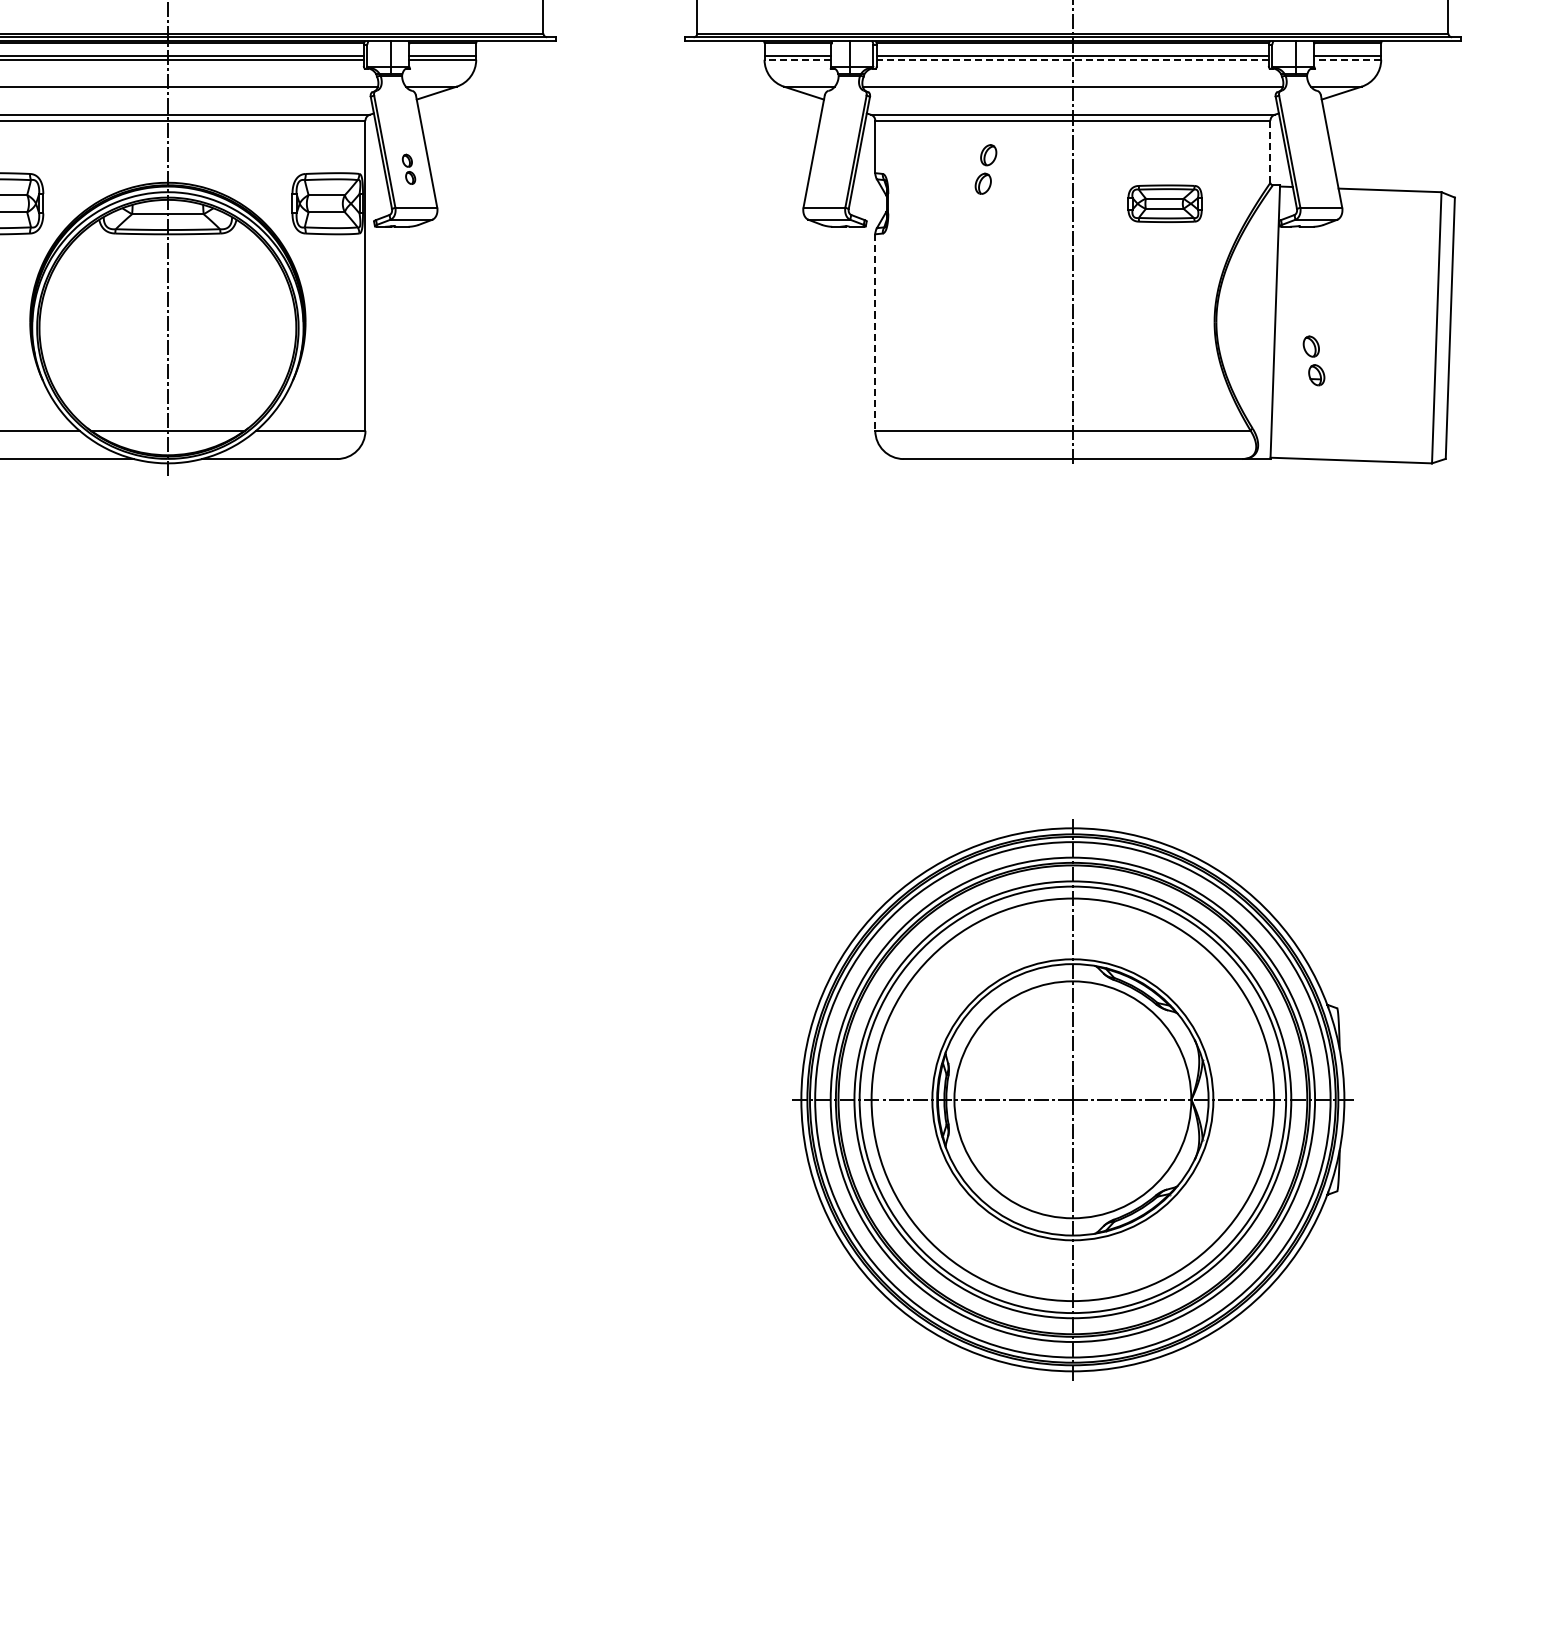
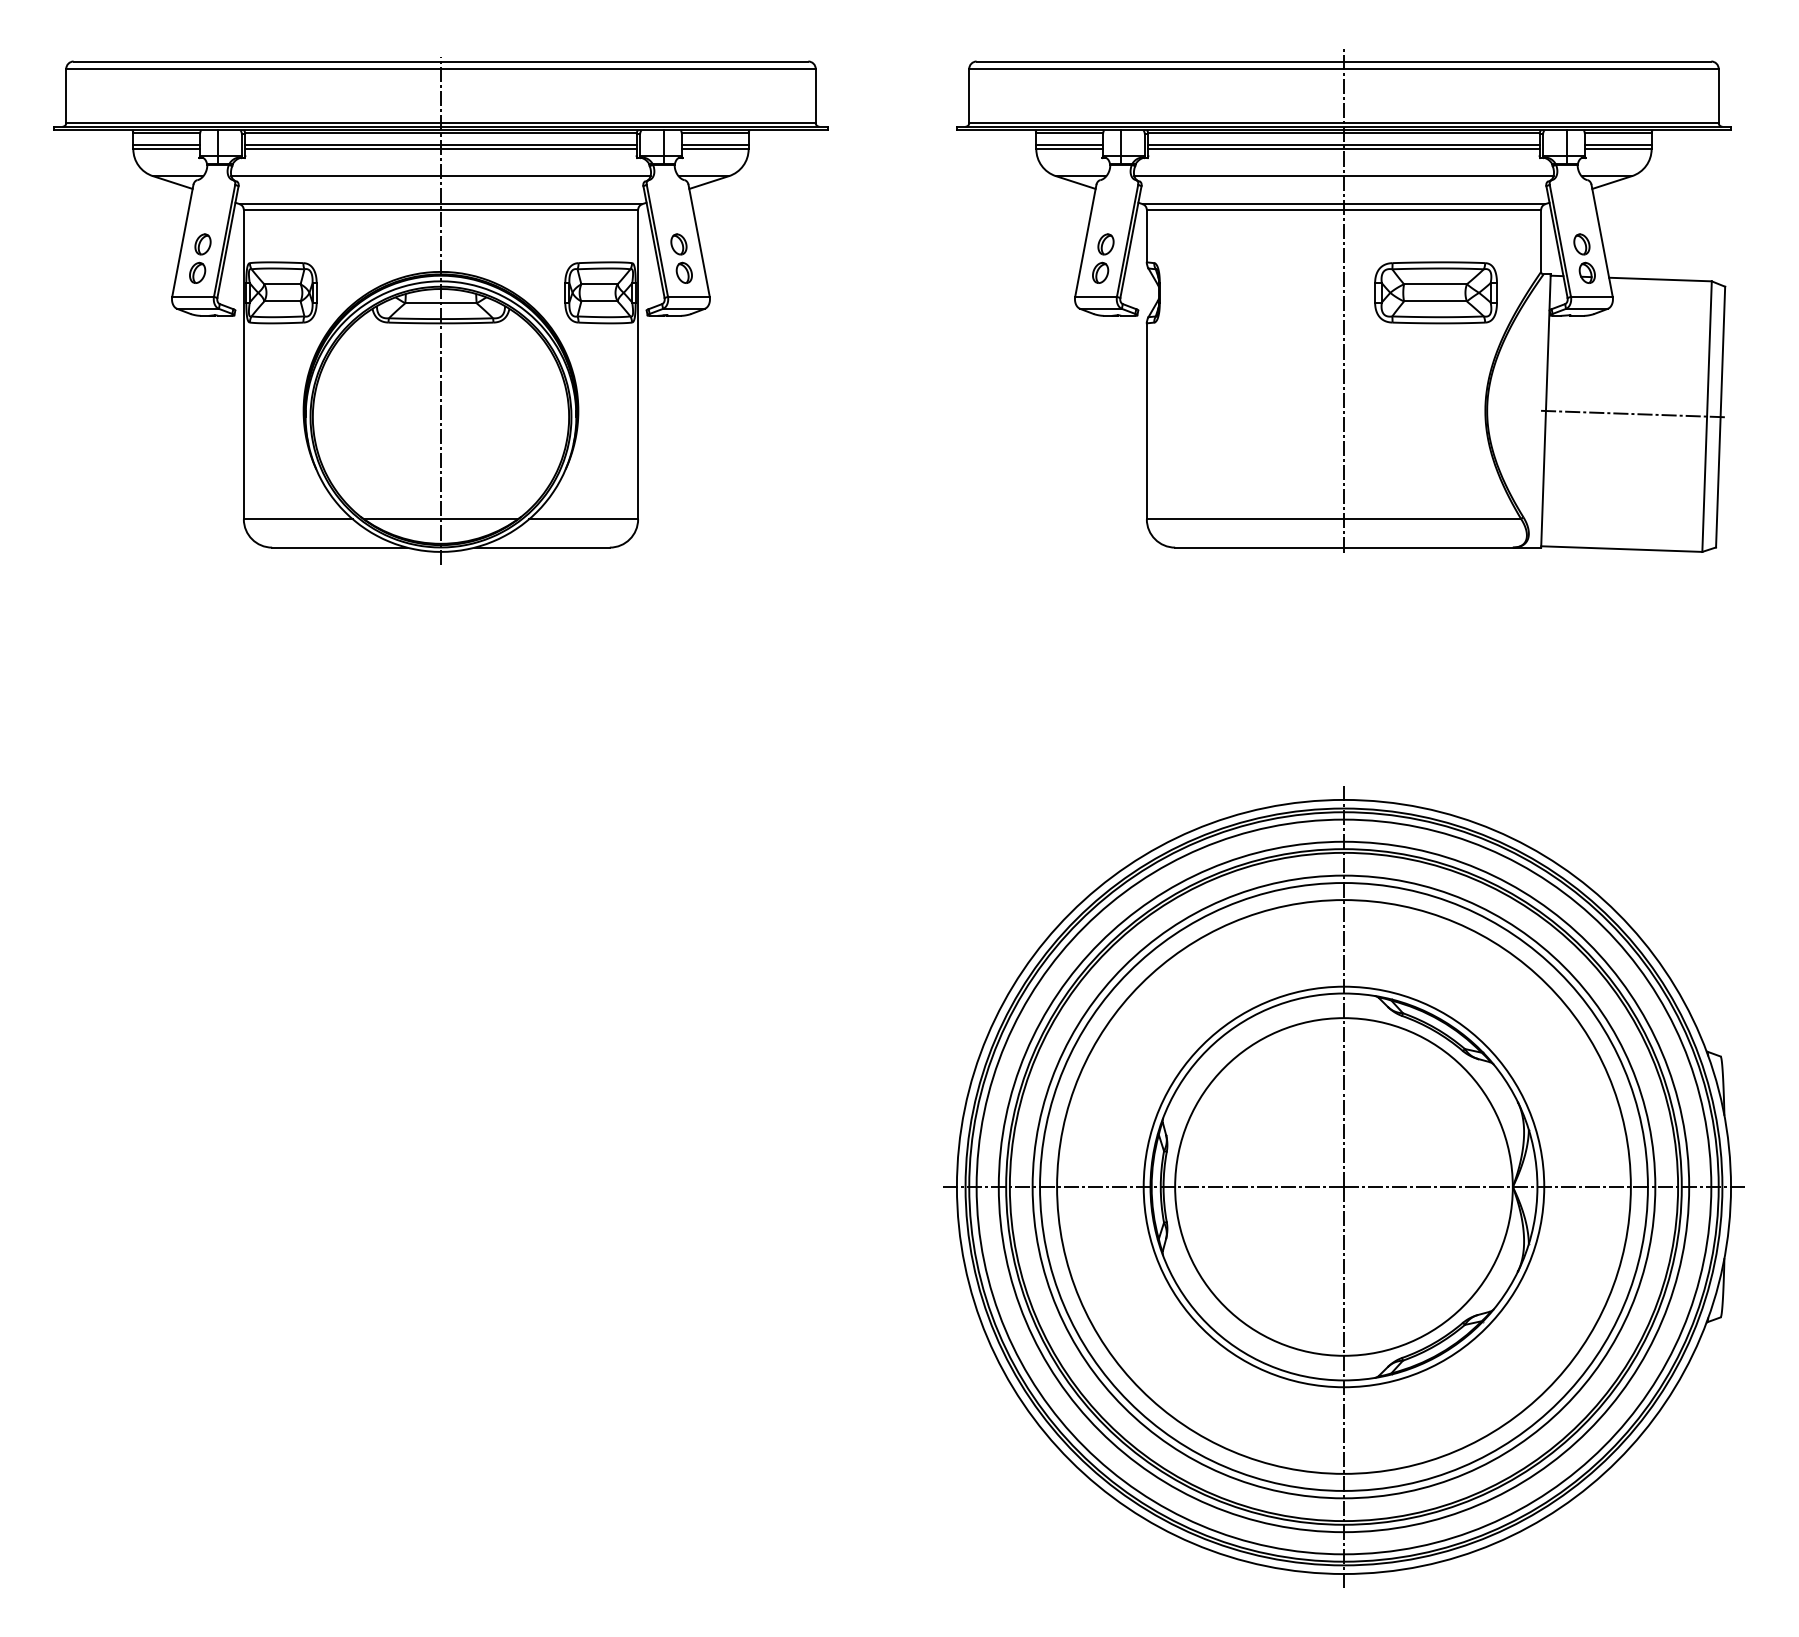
line: (797, 60) -> (1069, 149), dashed -> solid
line: (1072, 60) -> (1343, 149), dashed -> solid
line: (1346, 60) -> (1617, 149), dashed -> solid
line: (1270, 151) -> (1541, 240), dashed -> solid
part: (408, 169) -> (681, 258), size x1.67
part: (986, 169) -> (1103, 258), moved
part: (1164, 203) -> (1435, 292), size x1.67
line: (1363, 324) -> (1633, 413), added
line: (874, 332) -> (1146, 421), dashed -> solid
part: (1313, 360) -> (1584, 258), moved
part: (1072, 1099) -> (1343, 1186), size x1.43

